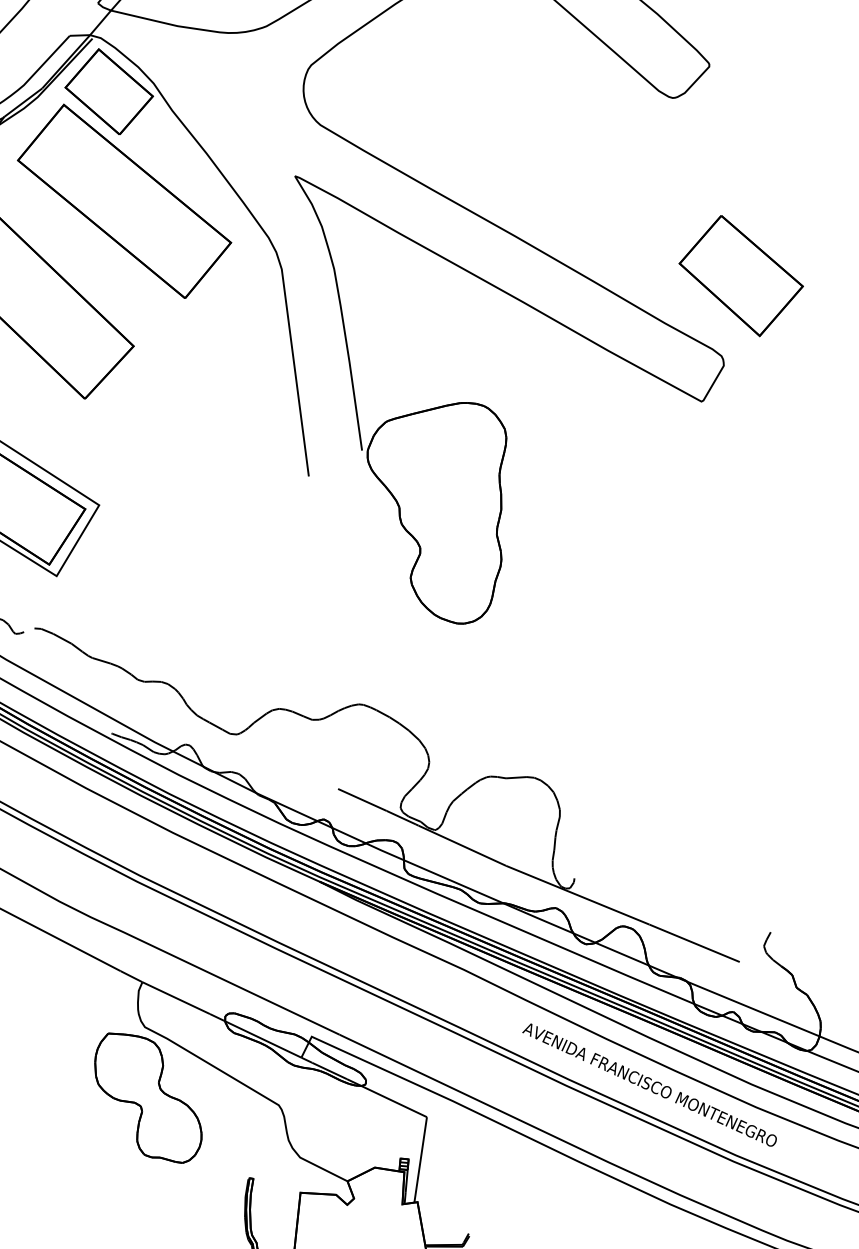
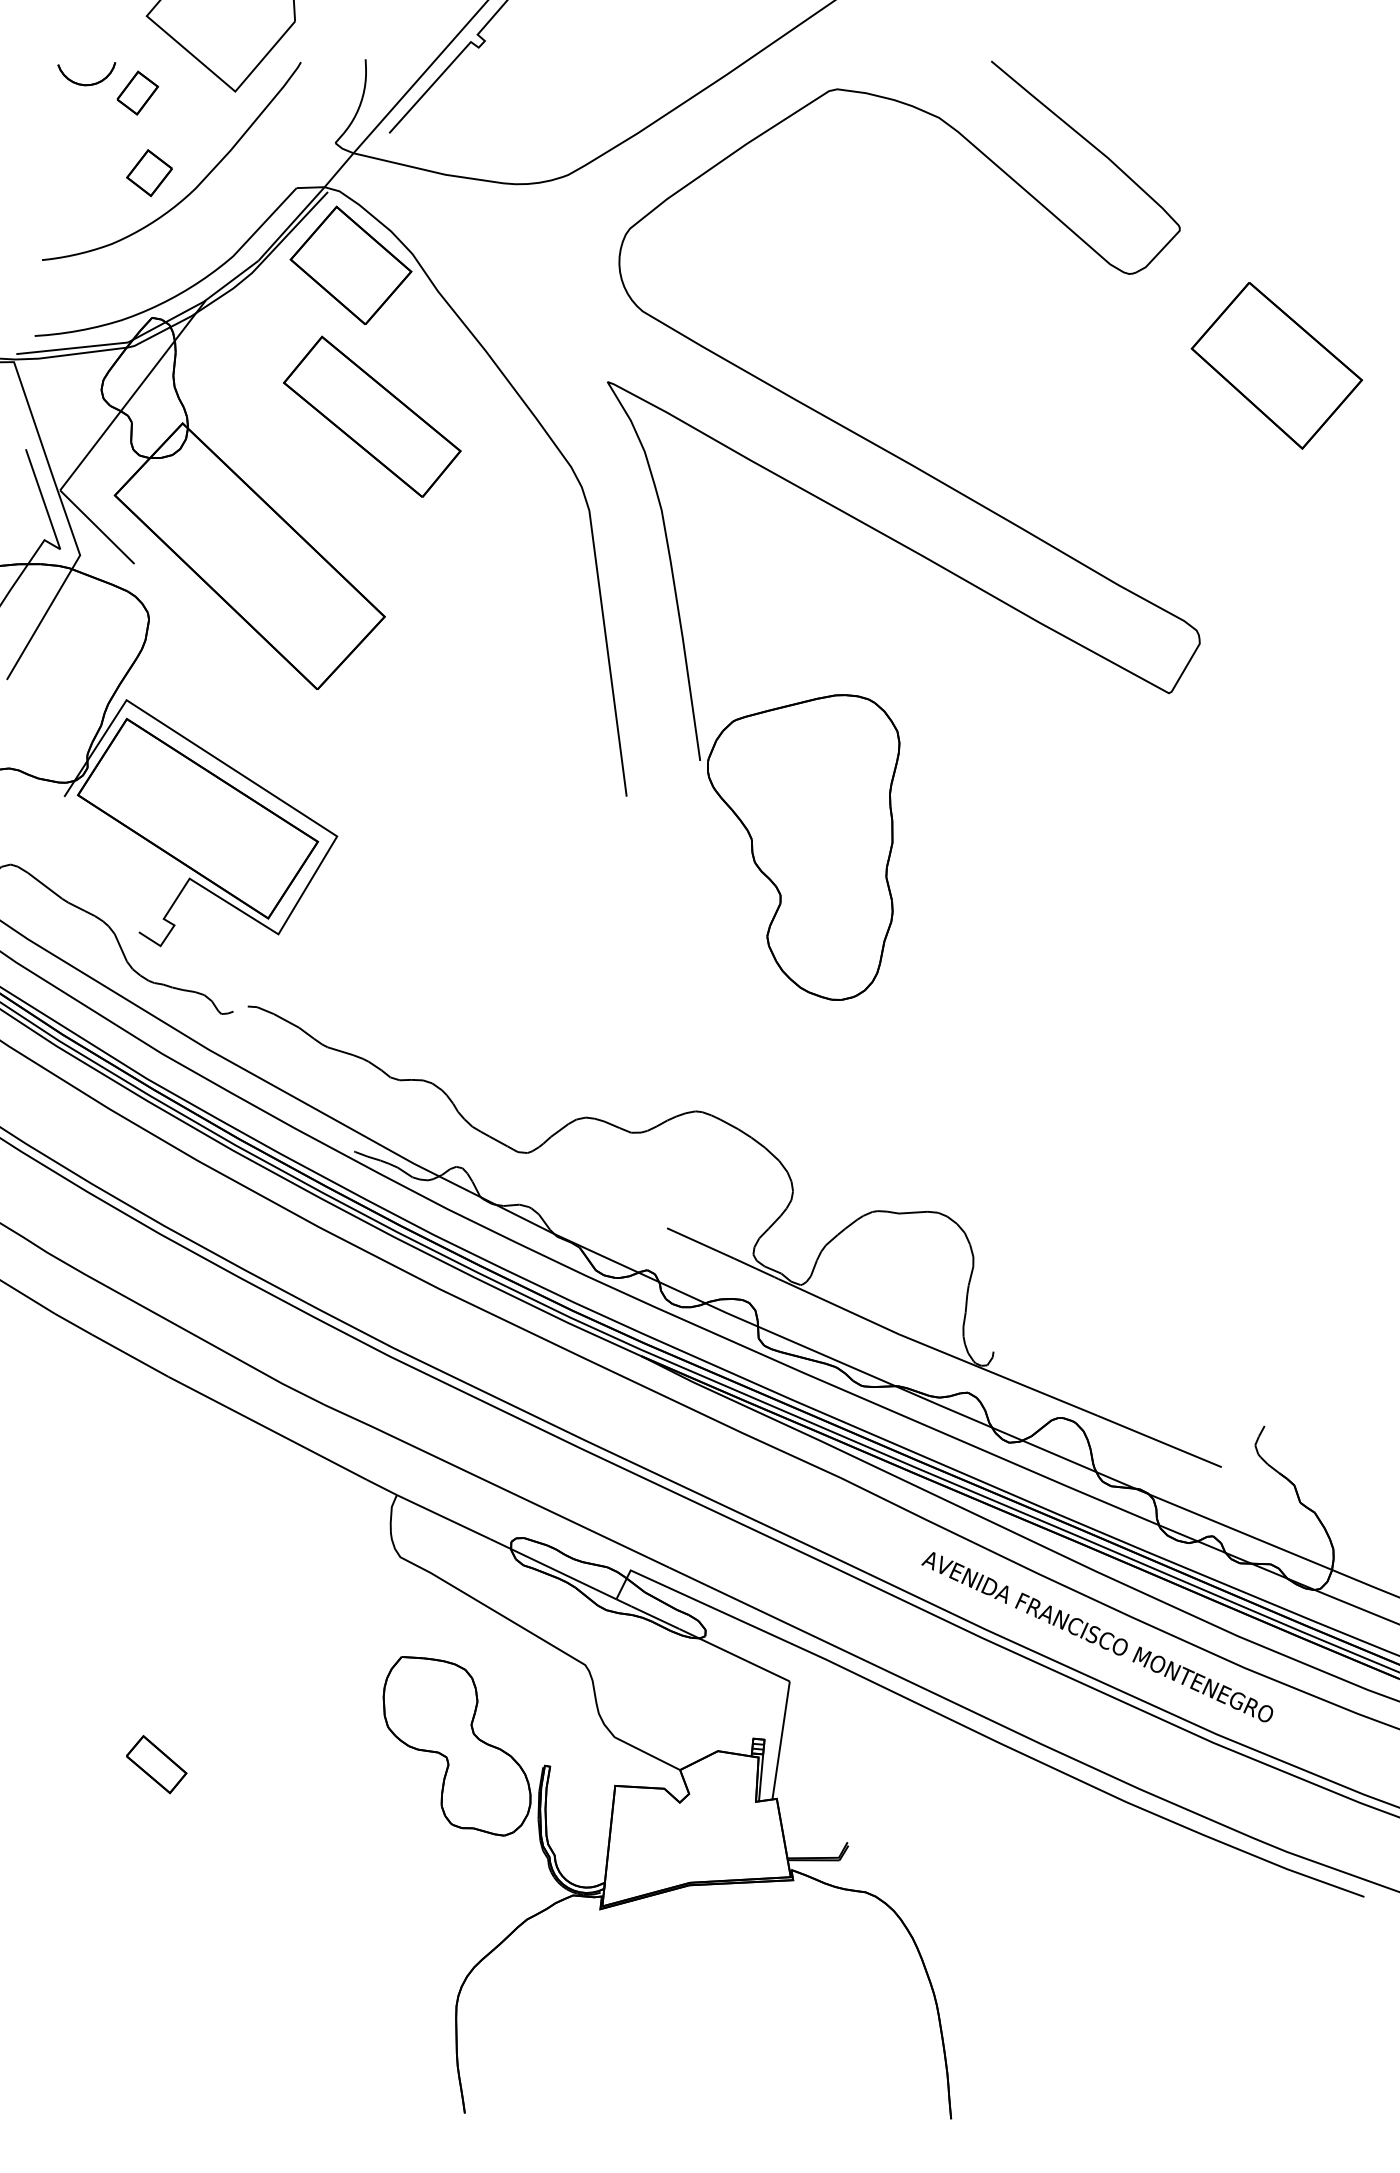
part: (124, 201) -> (372, 416), size x0.6
part: (741, 275) -> (1276, 365), moved
part: (147, 1098) -> (456, 1746), moved

